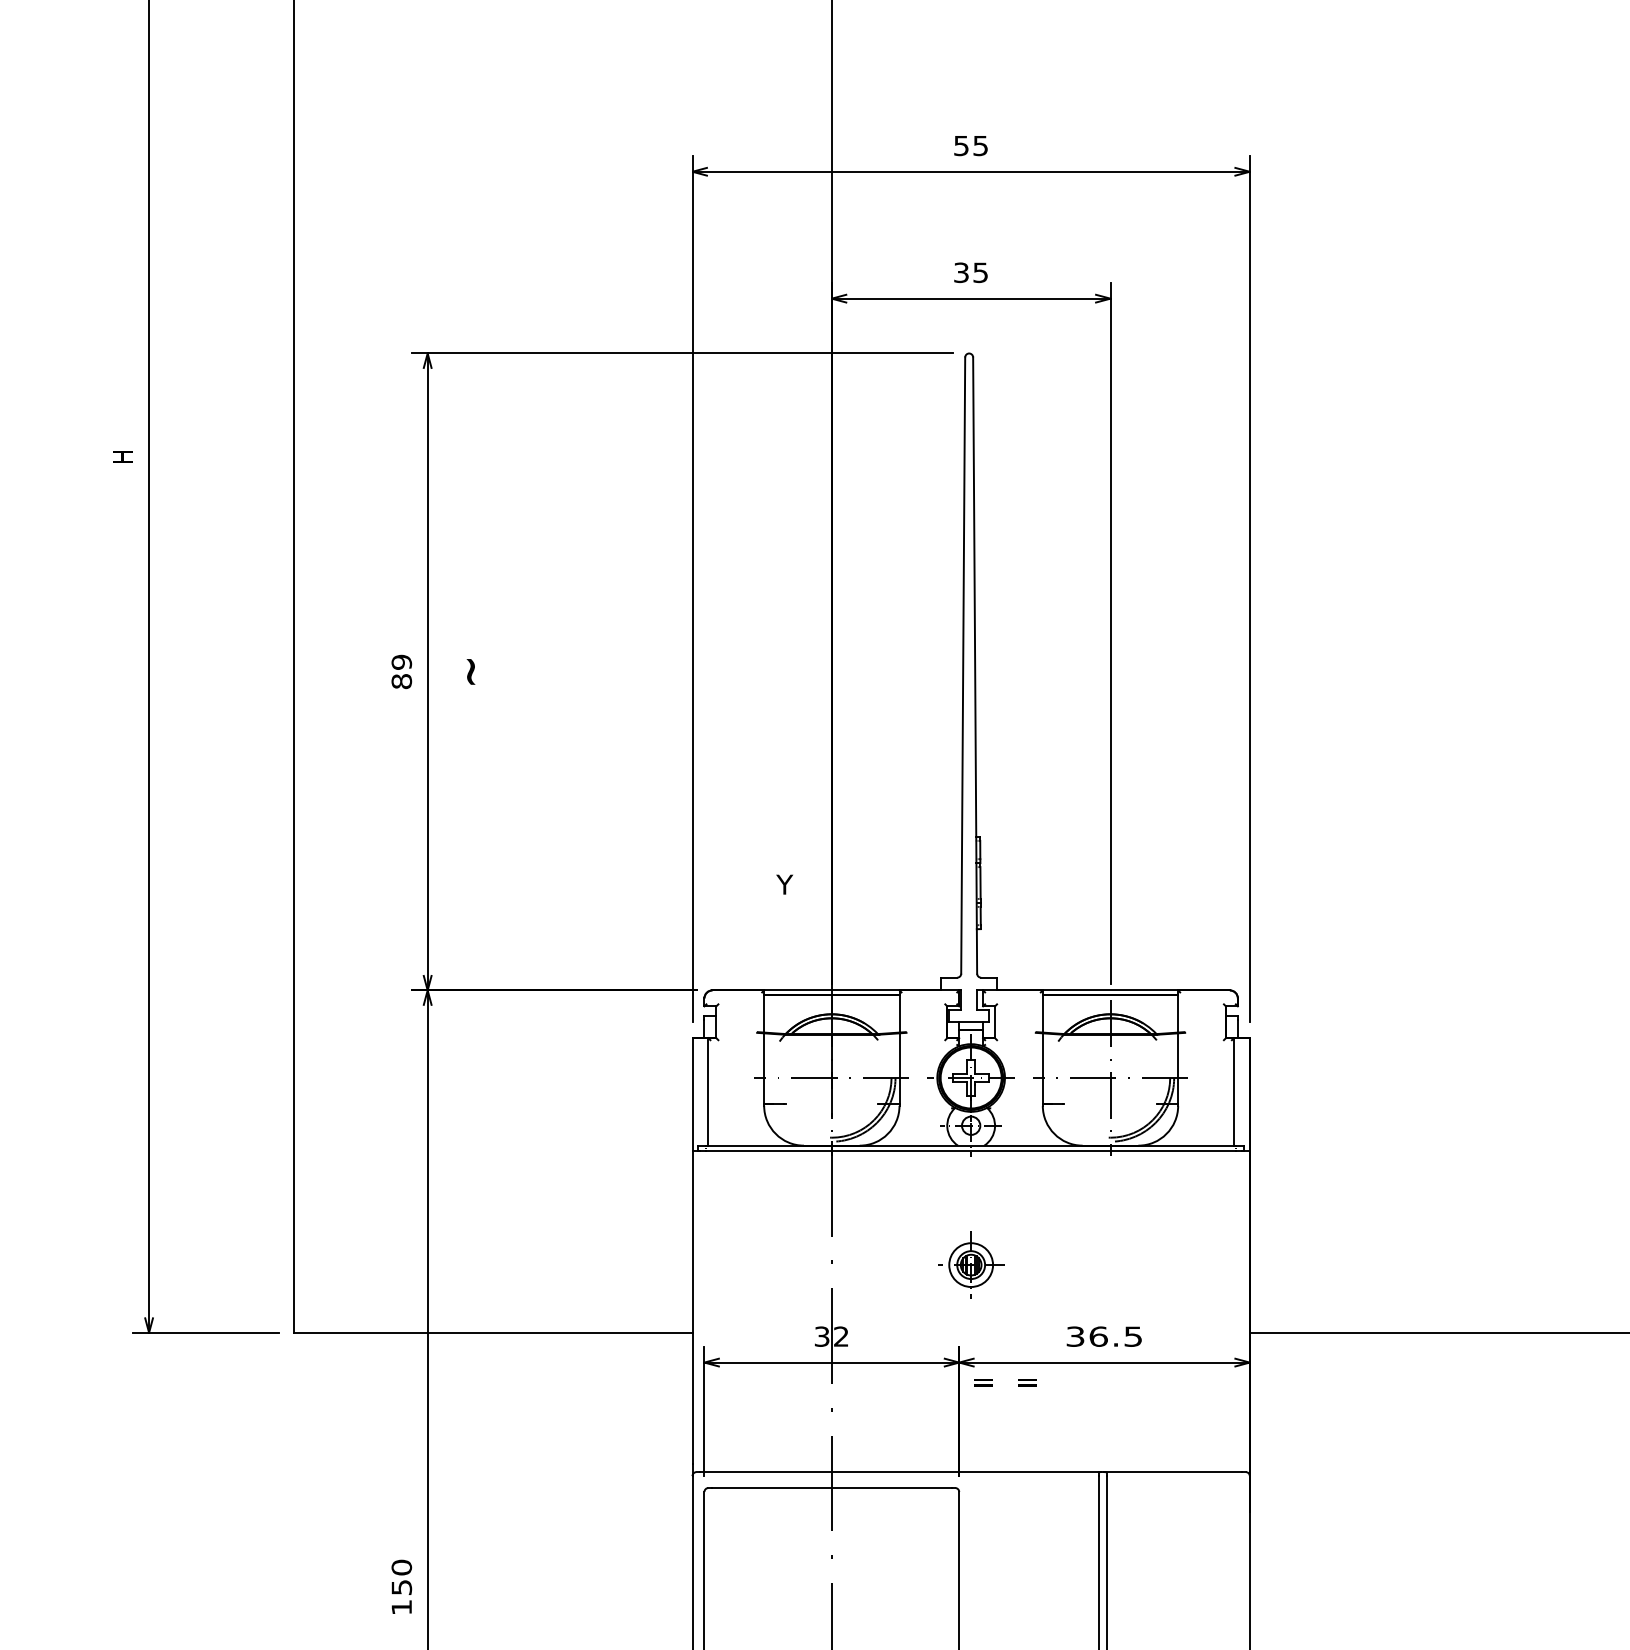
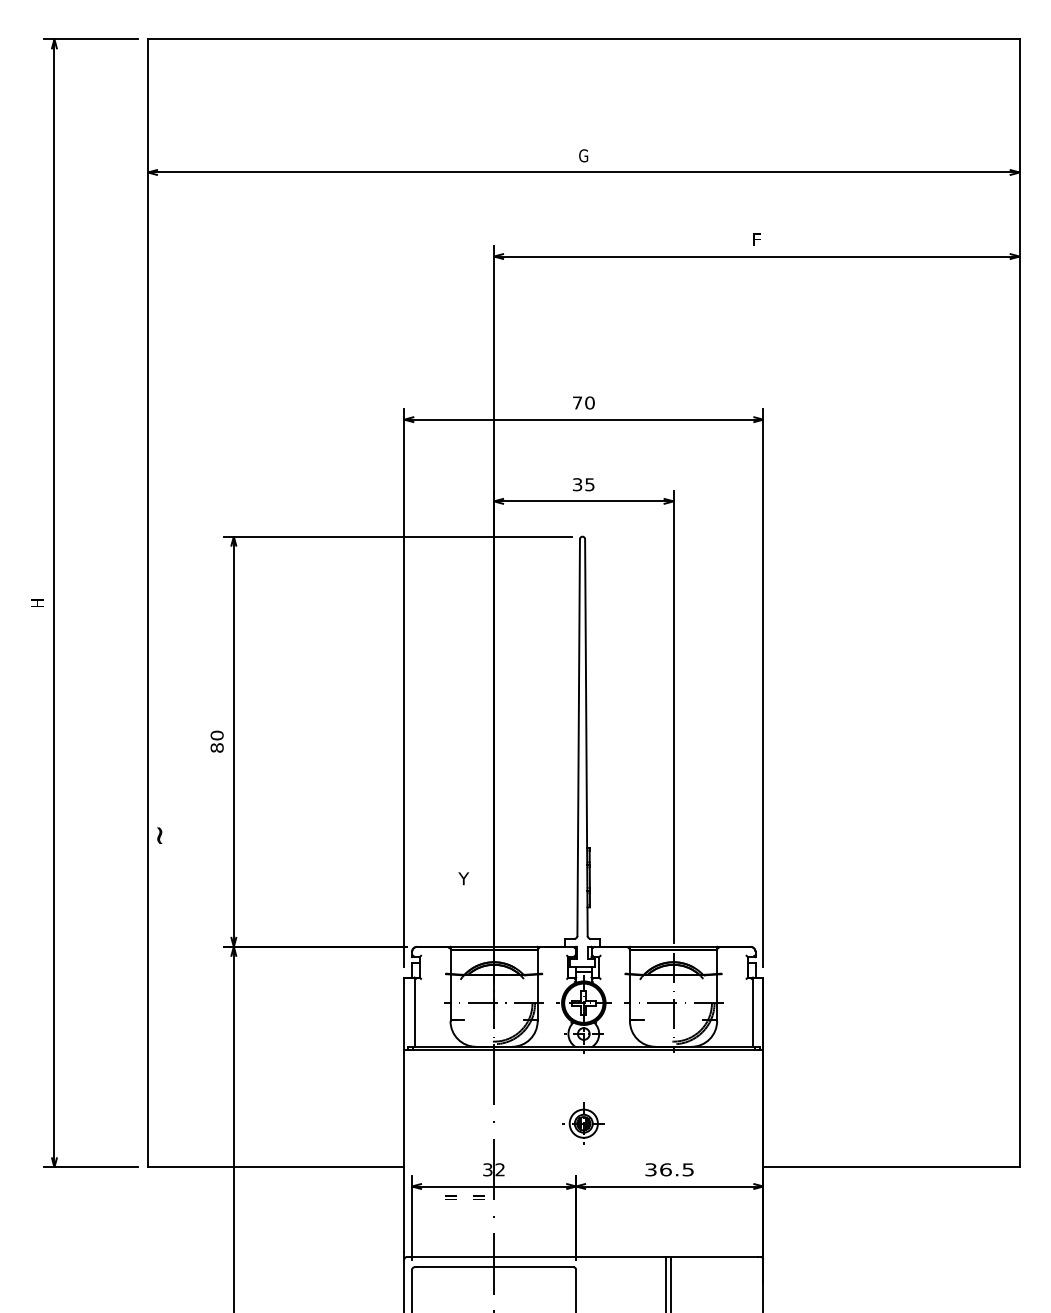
text: (970, 145) -> (583, 402), 55 -> 70
text: (400, 662) -> (216, 735), 89 -> 80
text: (470, 671) -> (159, 835), moved
text: (1004, 1382) -> (464, 1197), moved

